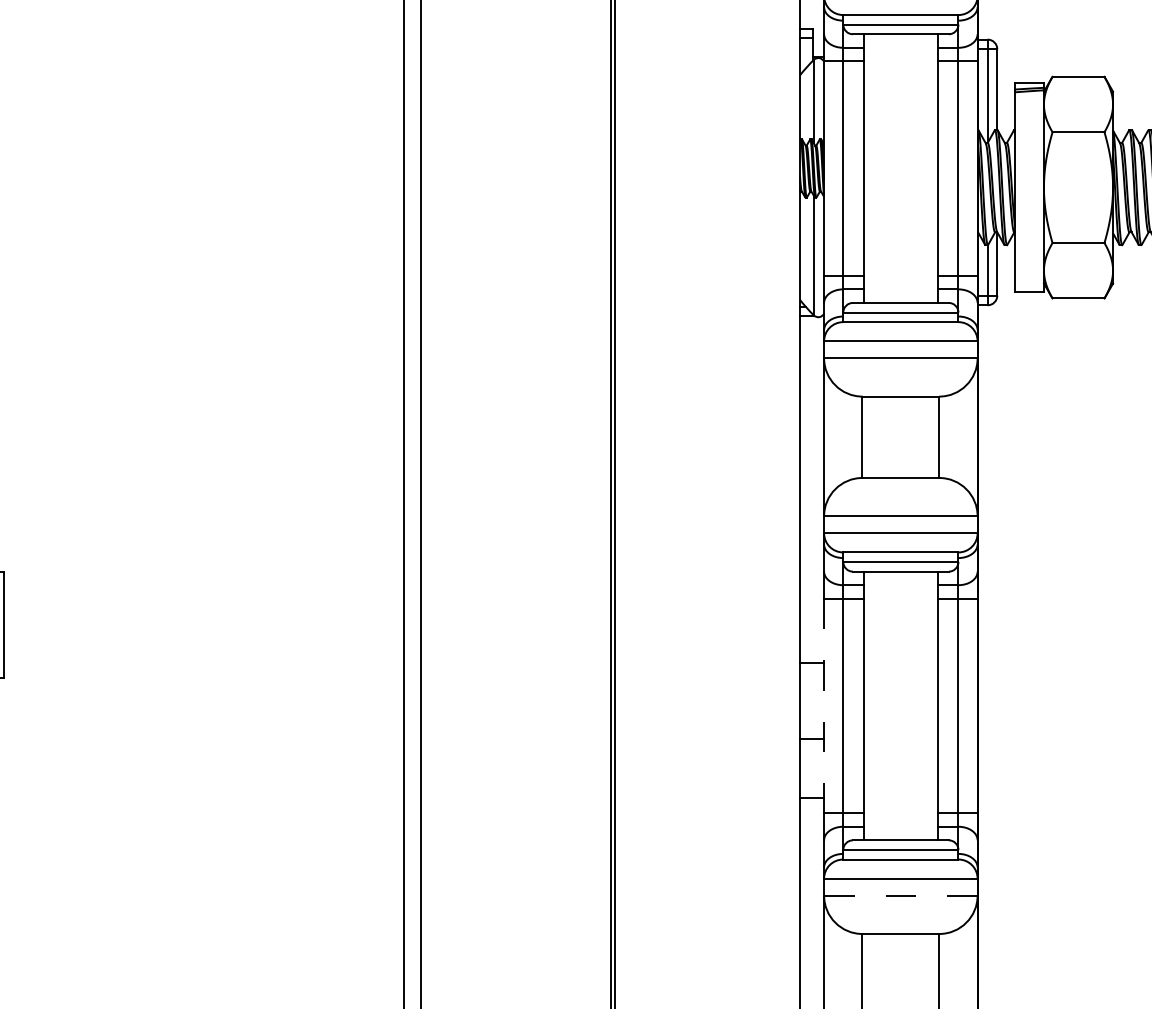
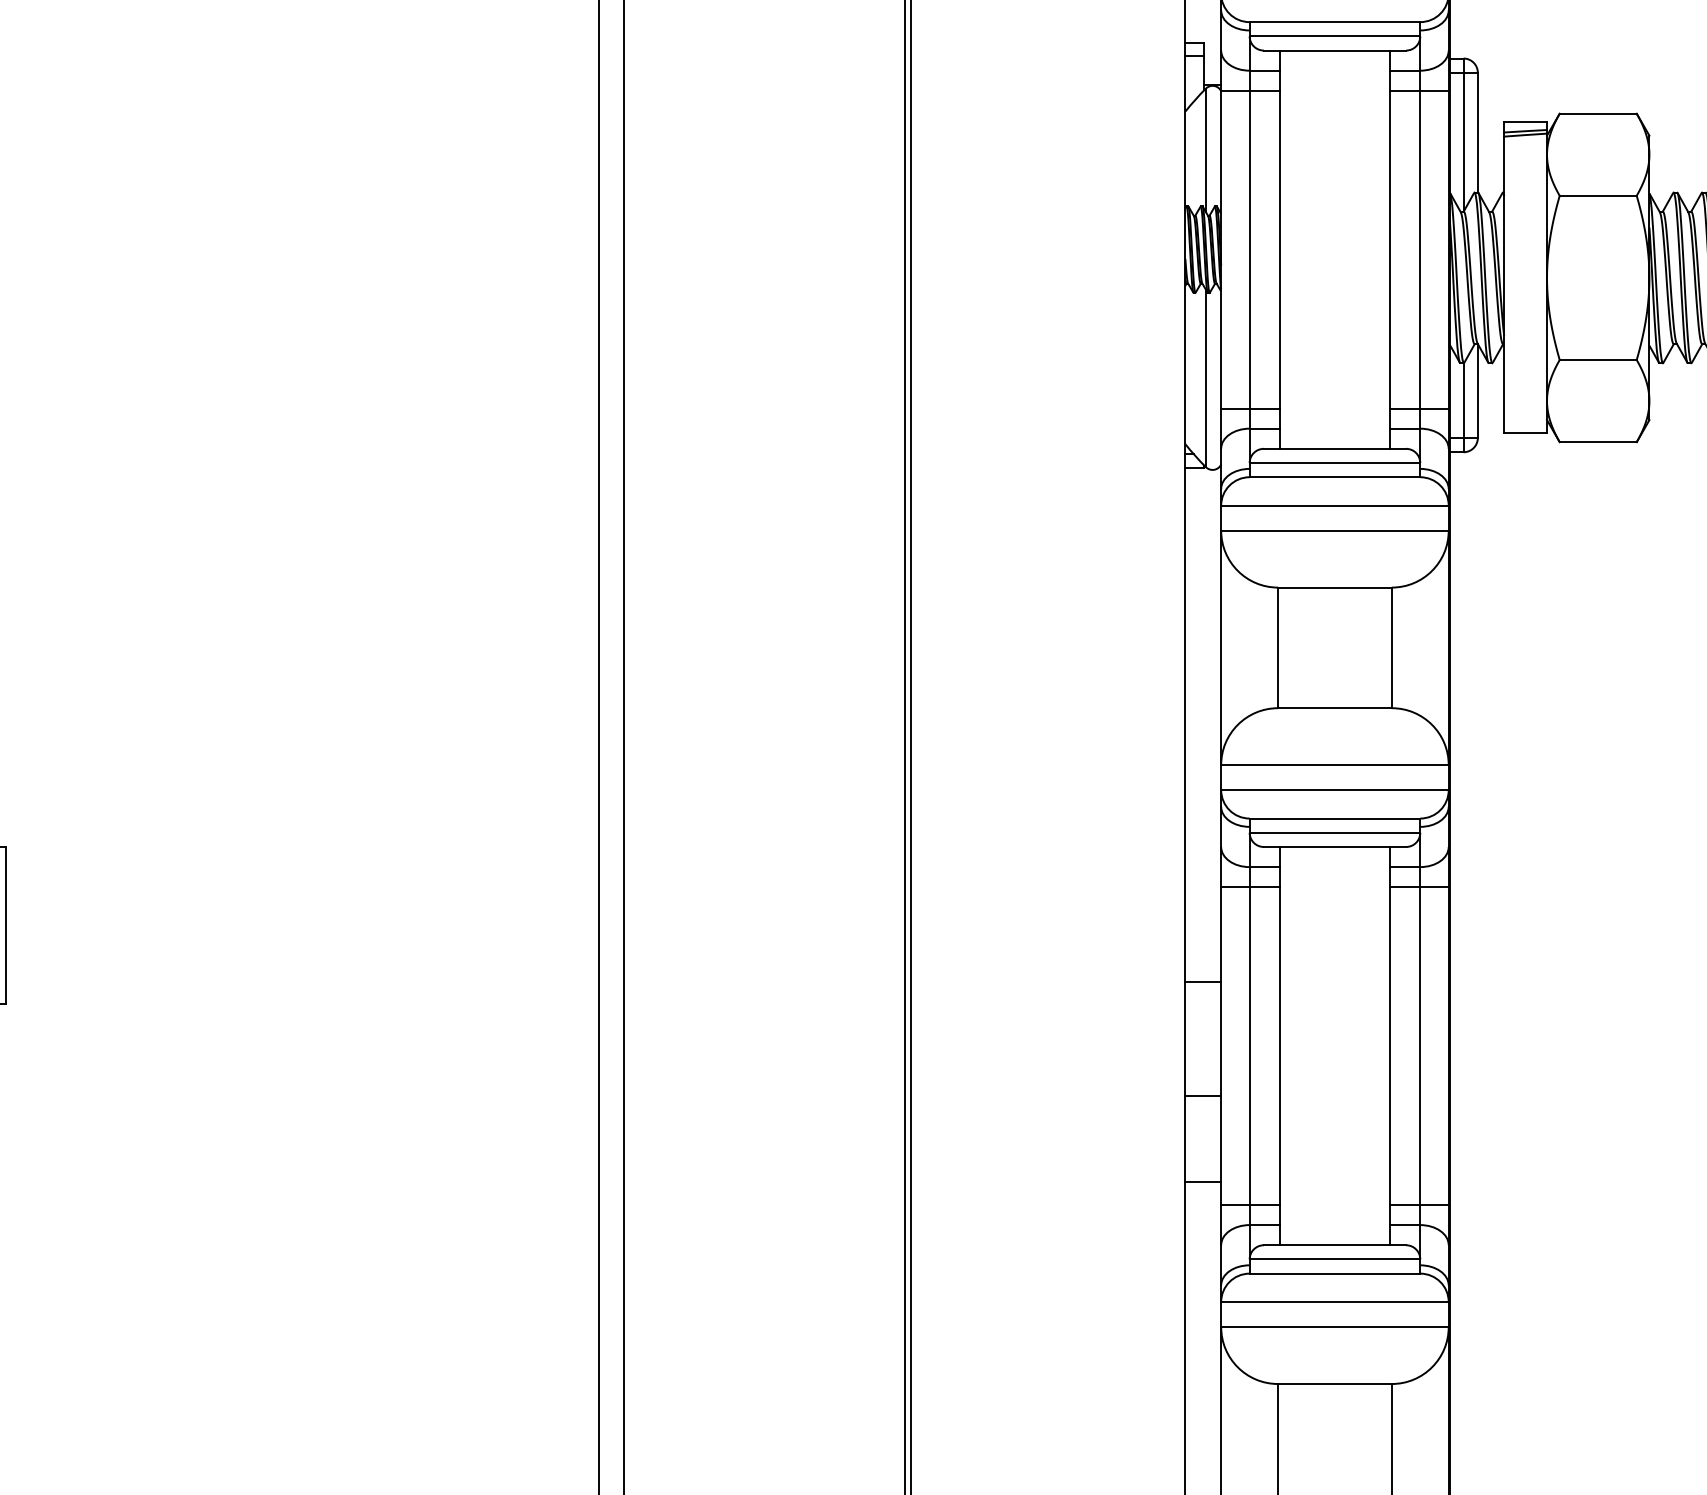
line: (824, 706) -> (1221, 1046), dashed -> solid
line: (900, 895) -> (1334, 1326), dashed -> solid

